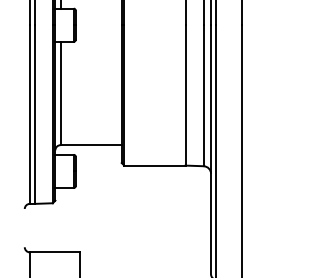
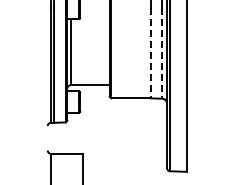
line: (185, 95) -> (150, 53), solid -> dashed
line: (204, 97) -> (162, 54), solid -> dashed

